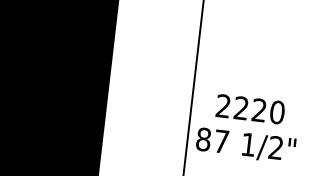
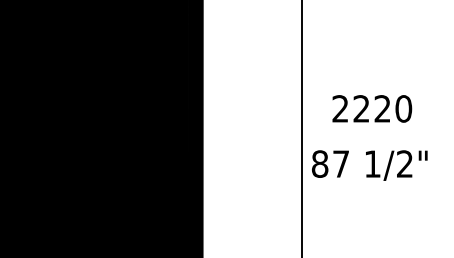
text: (250, 109) -> (372, 108), moved

